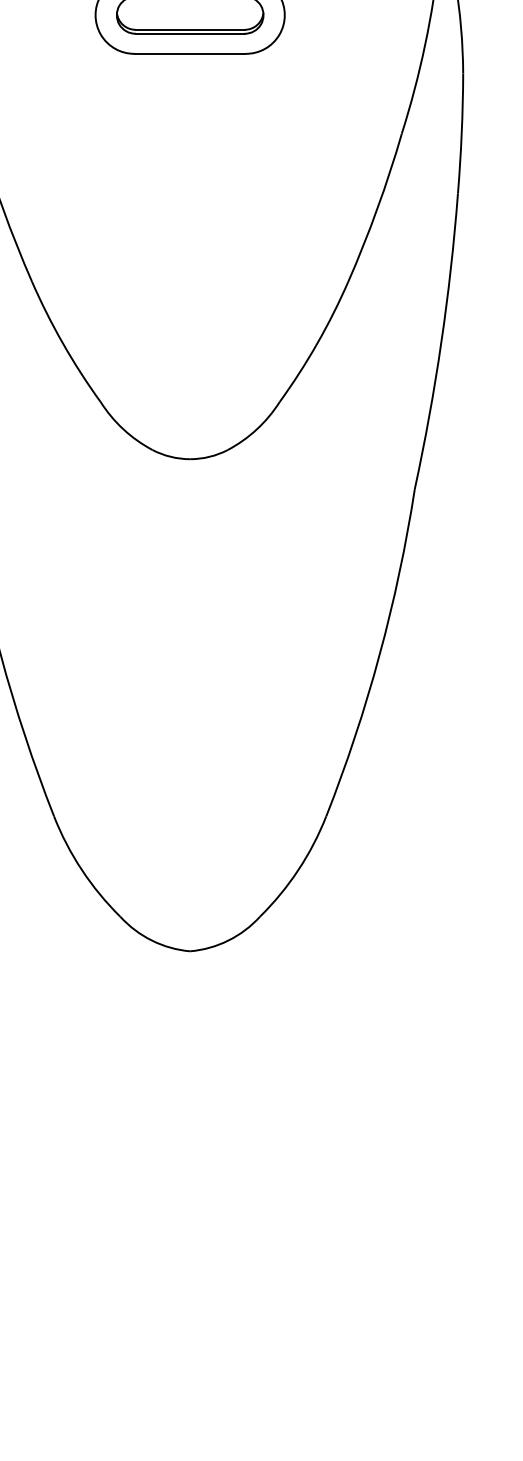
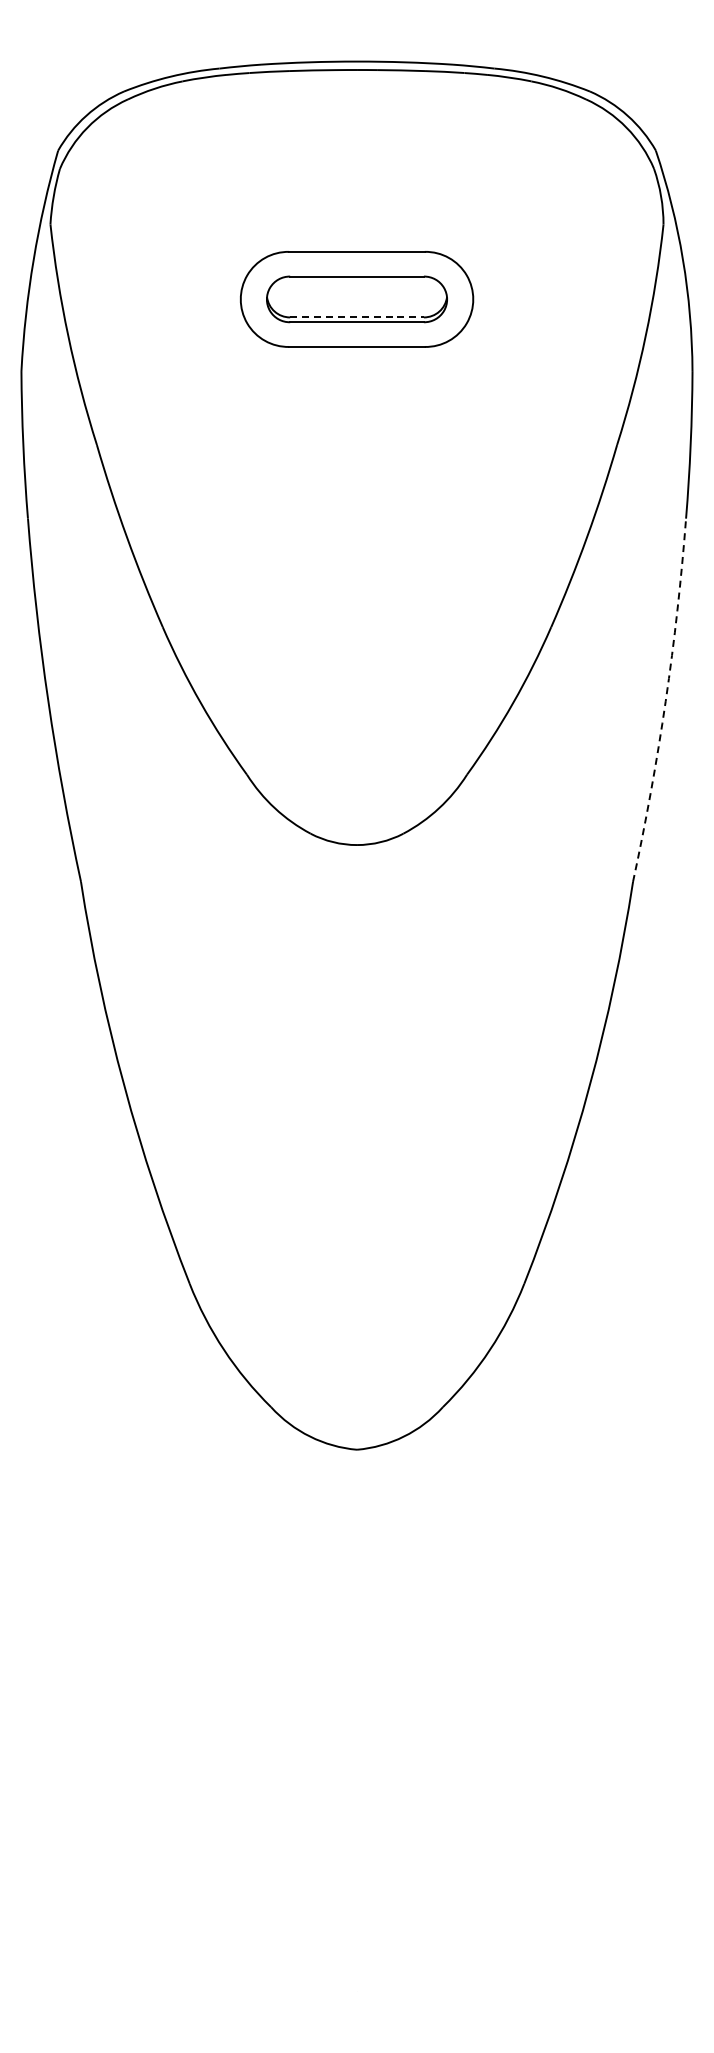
line: (190, 29) -> (357, 317), solid -> dashed
arc: (441, 342) -> (665, 701), solid -> dashed

